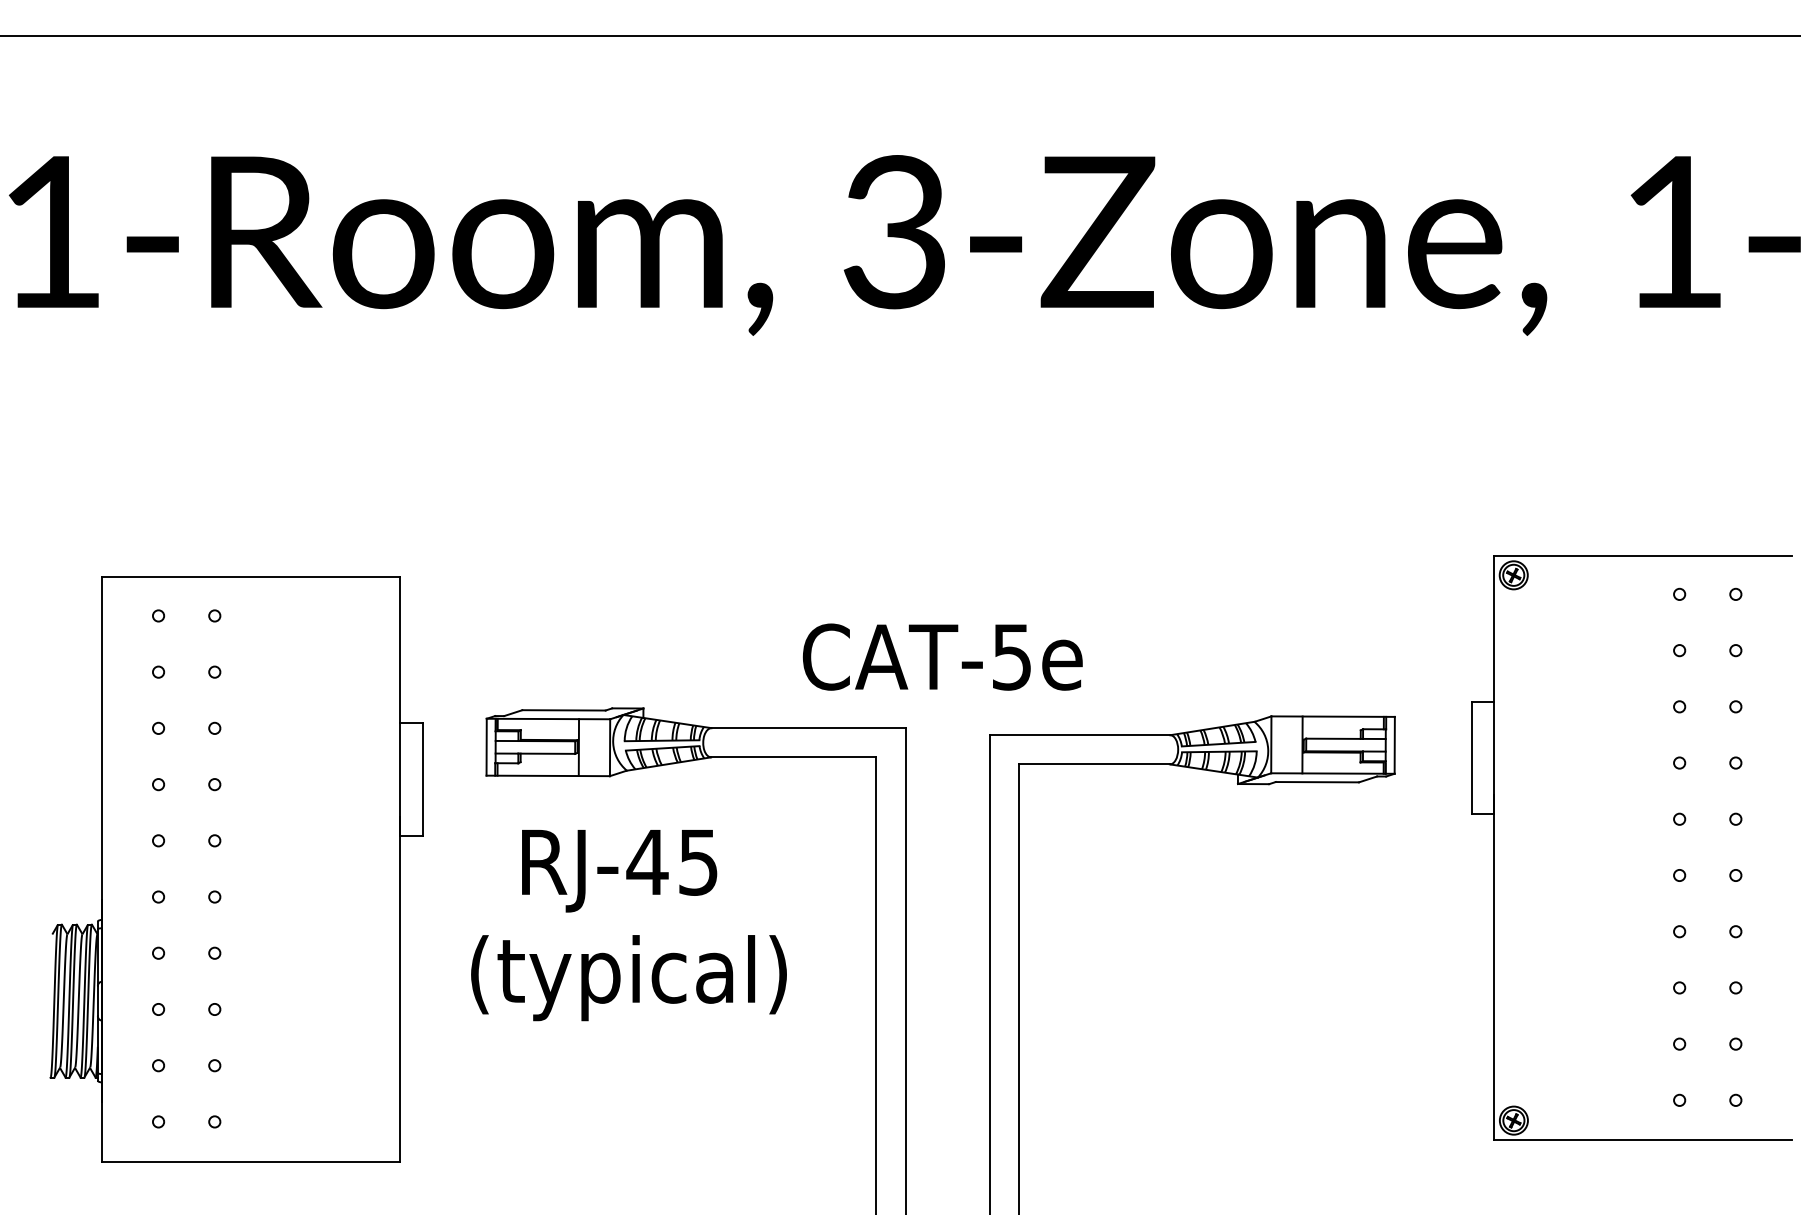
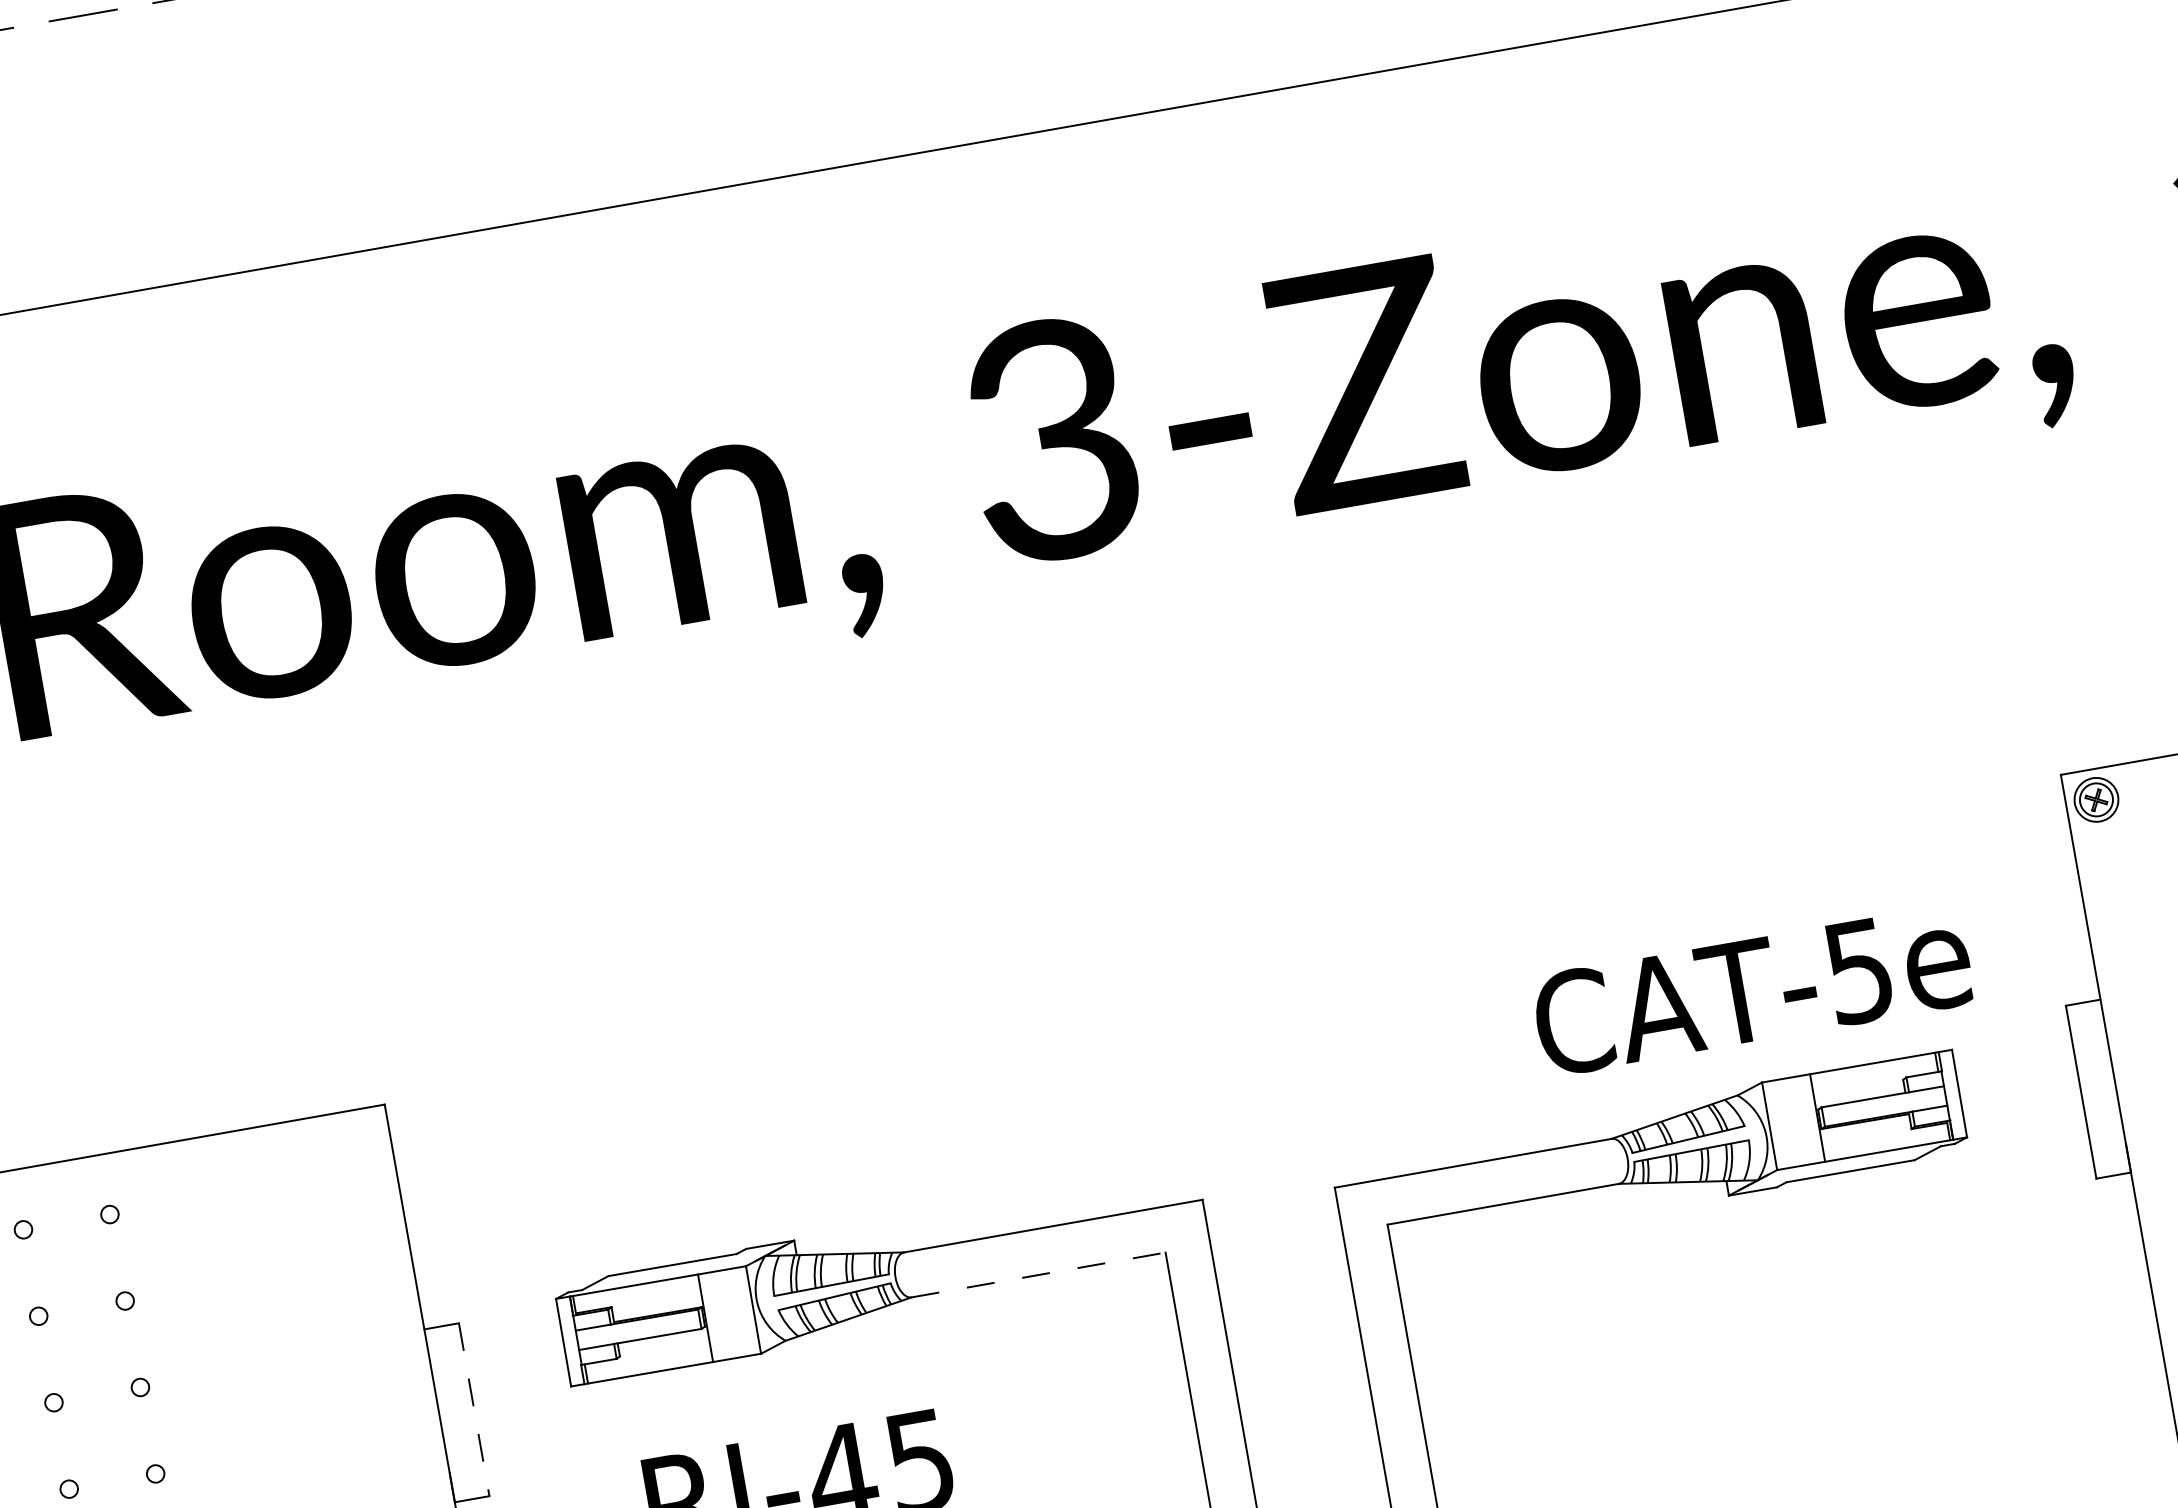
text: (942, 656) -> (1752, 989), moved
line: (793, 757) -> (1038, 1275), solid -> dashed
line: (422, 780) -> (473, 1411), solid -> dashed

